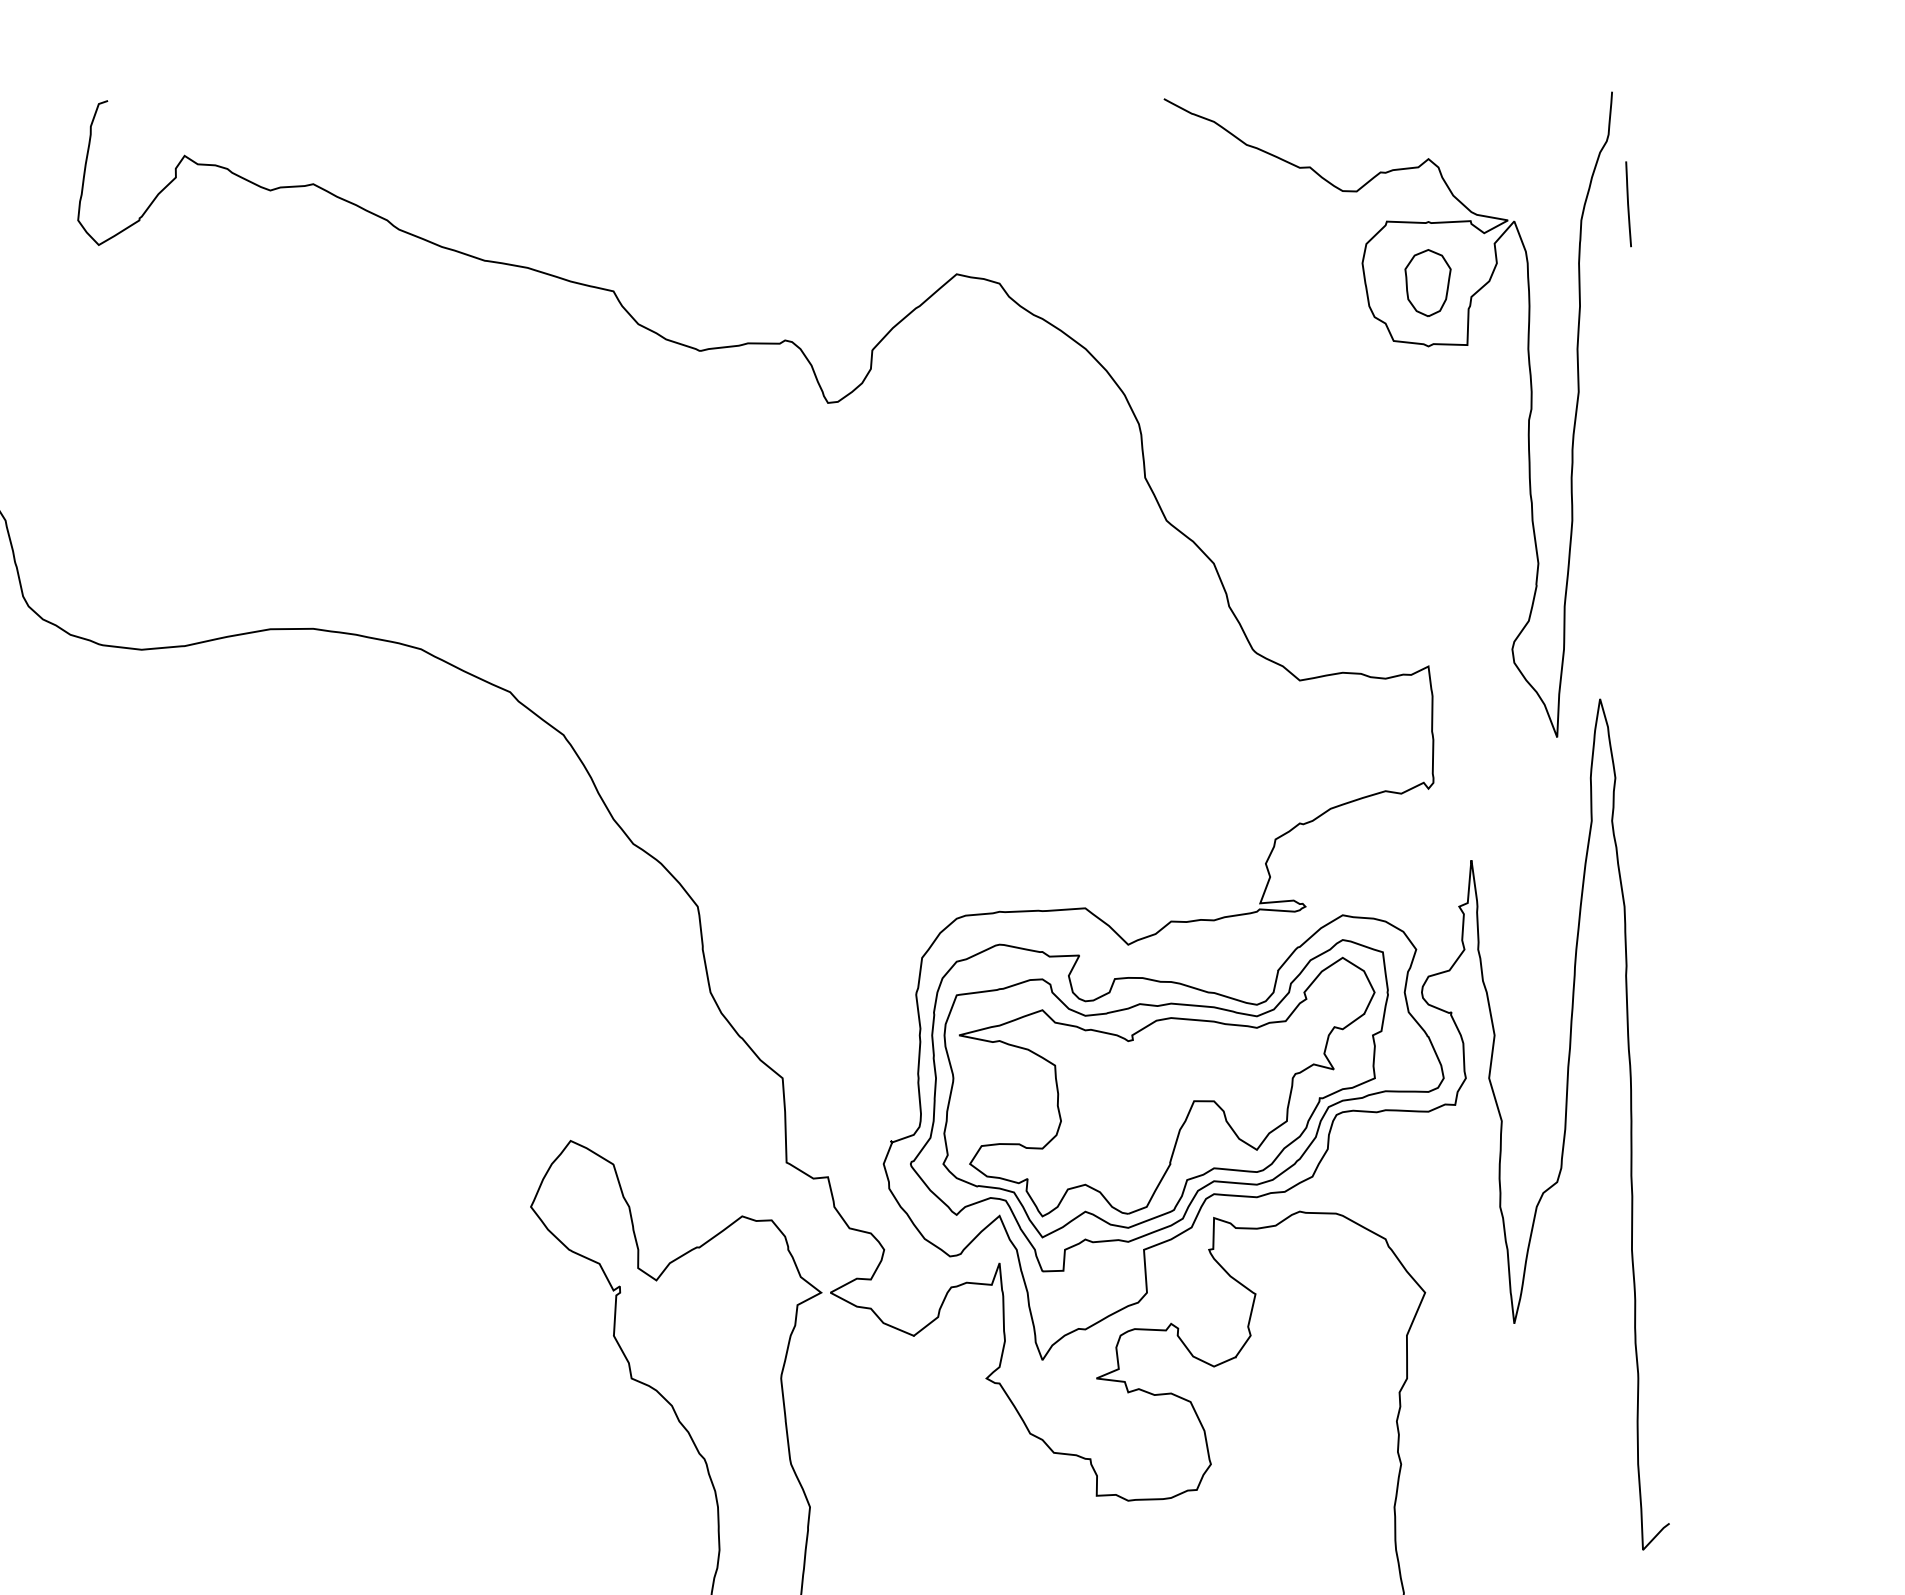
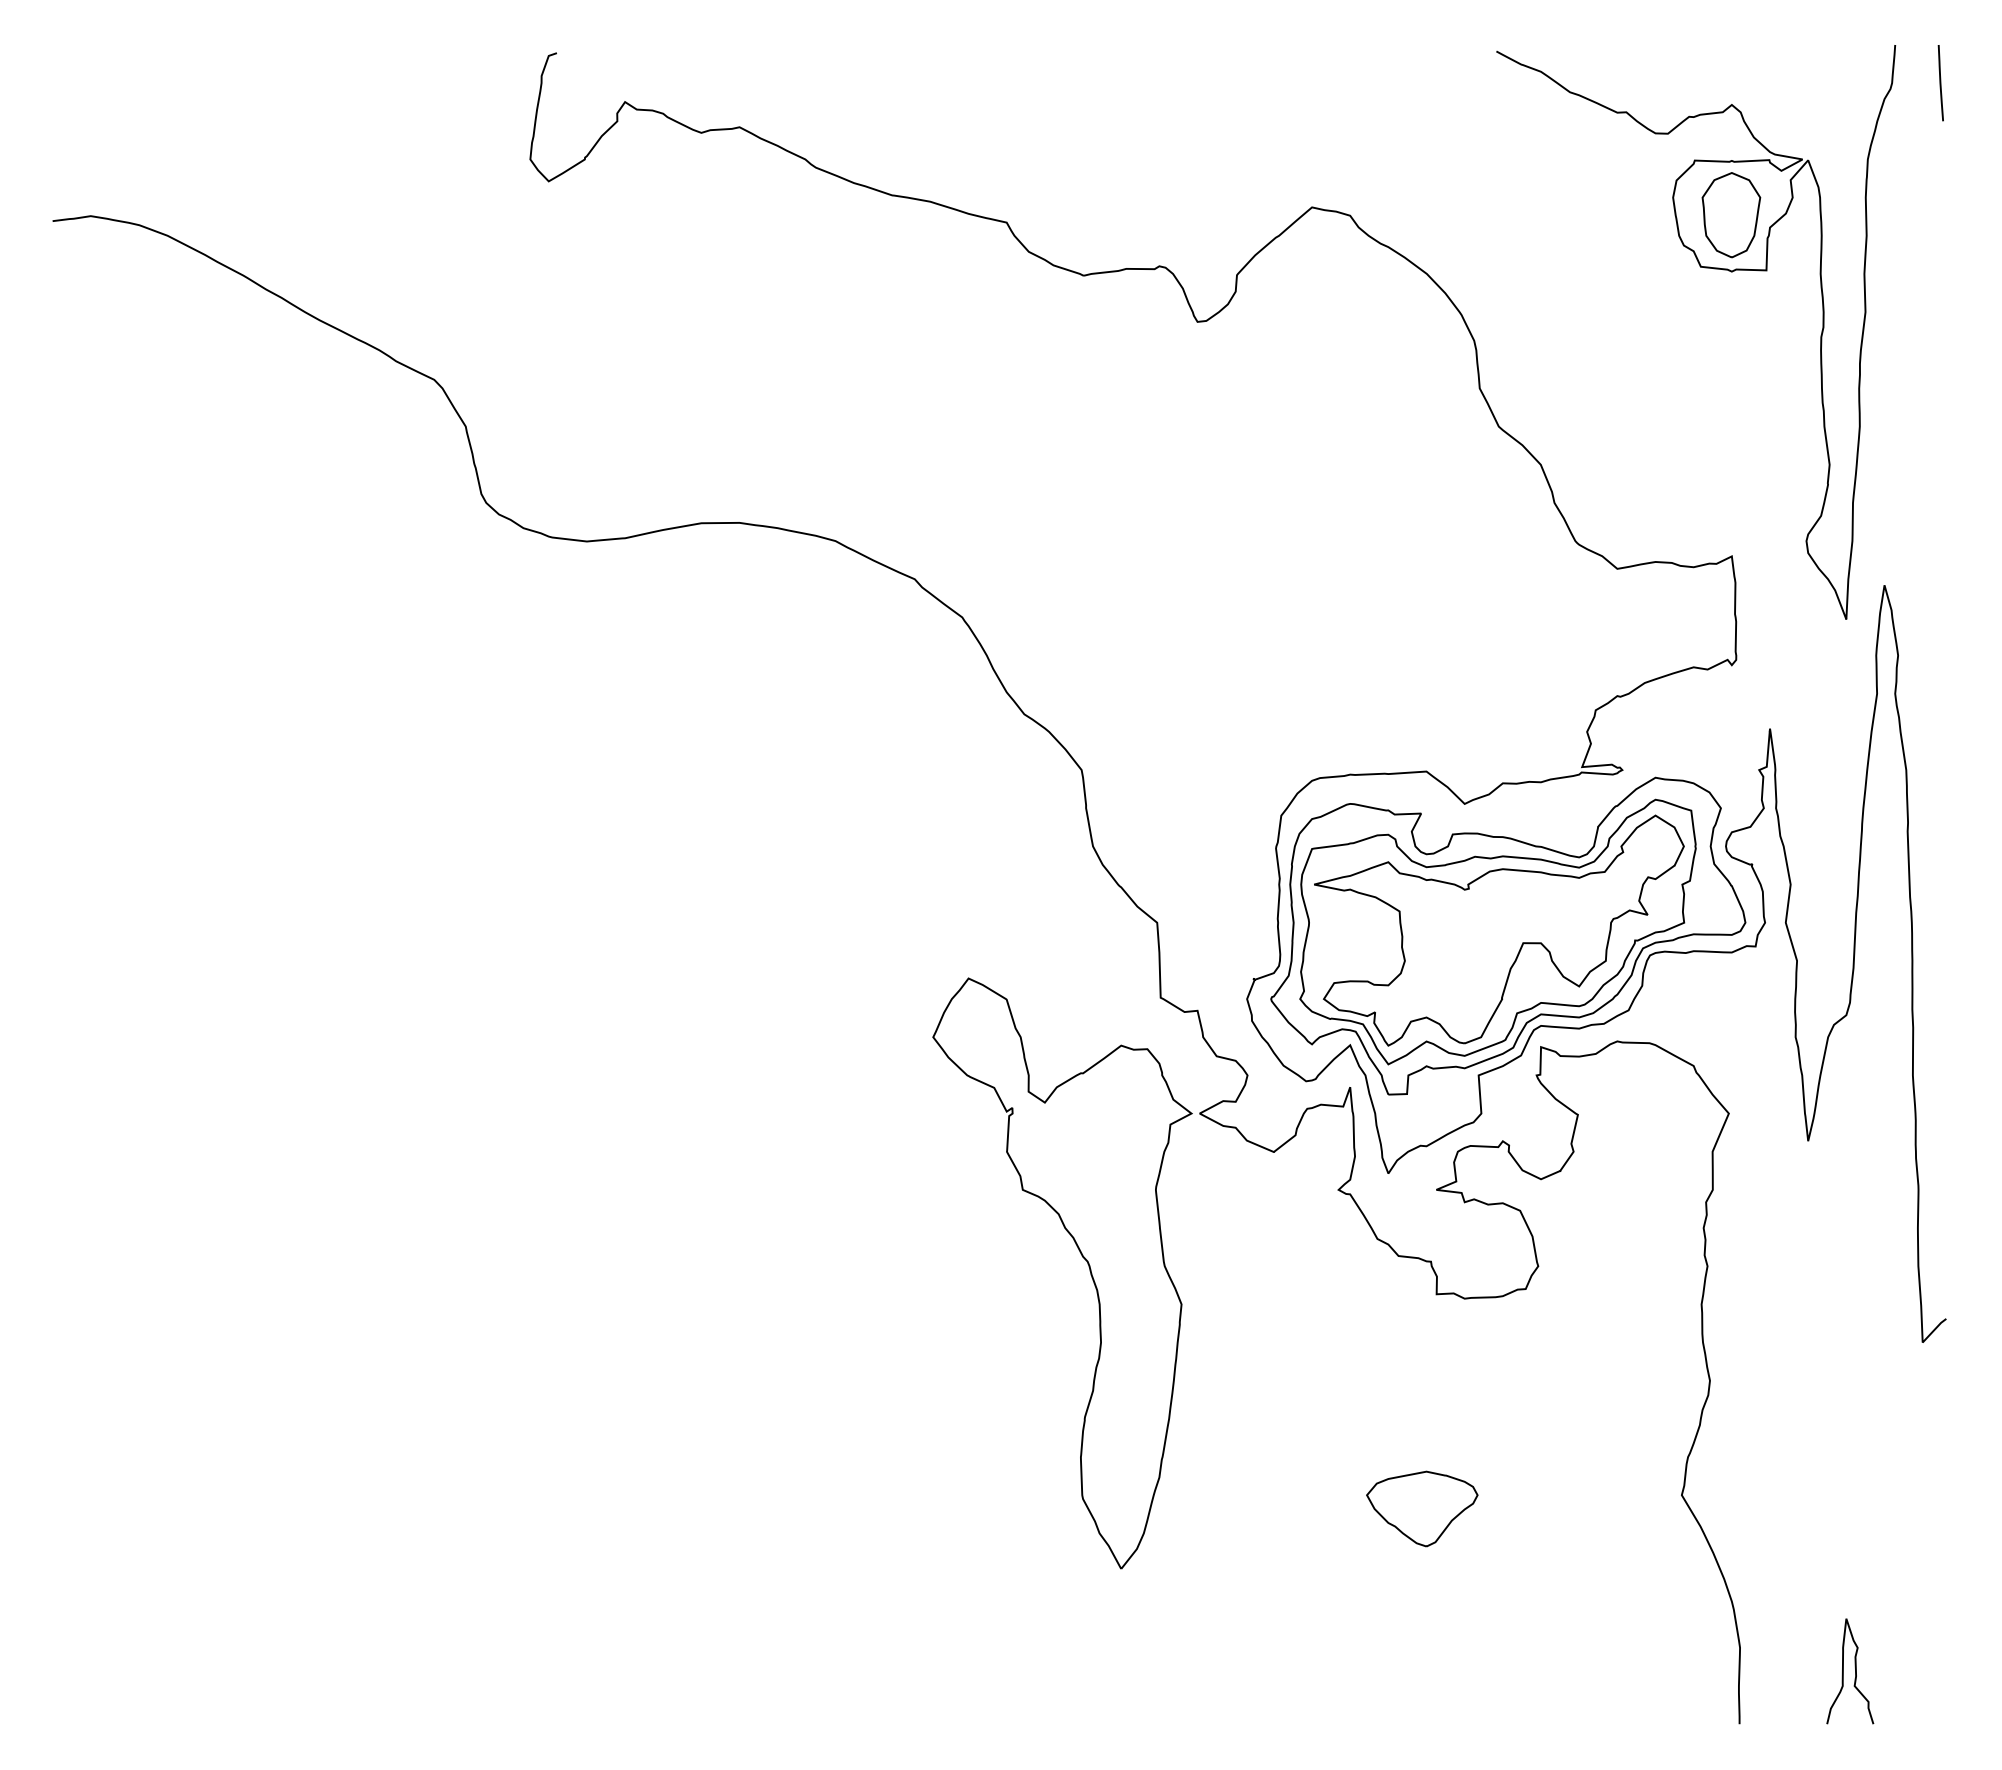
line: (1628, 204) -> (1940, 83), moved
part: (1428, 283) -> (1731, 215), size x1.43

